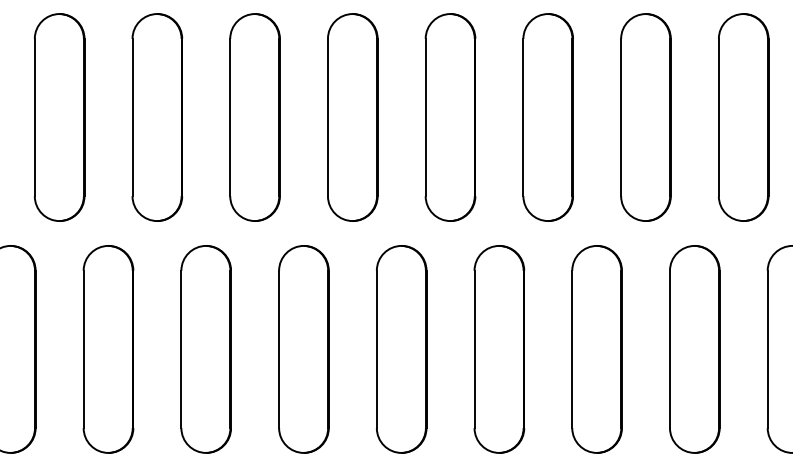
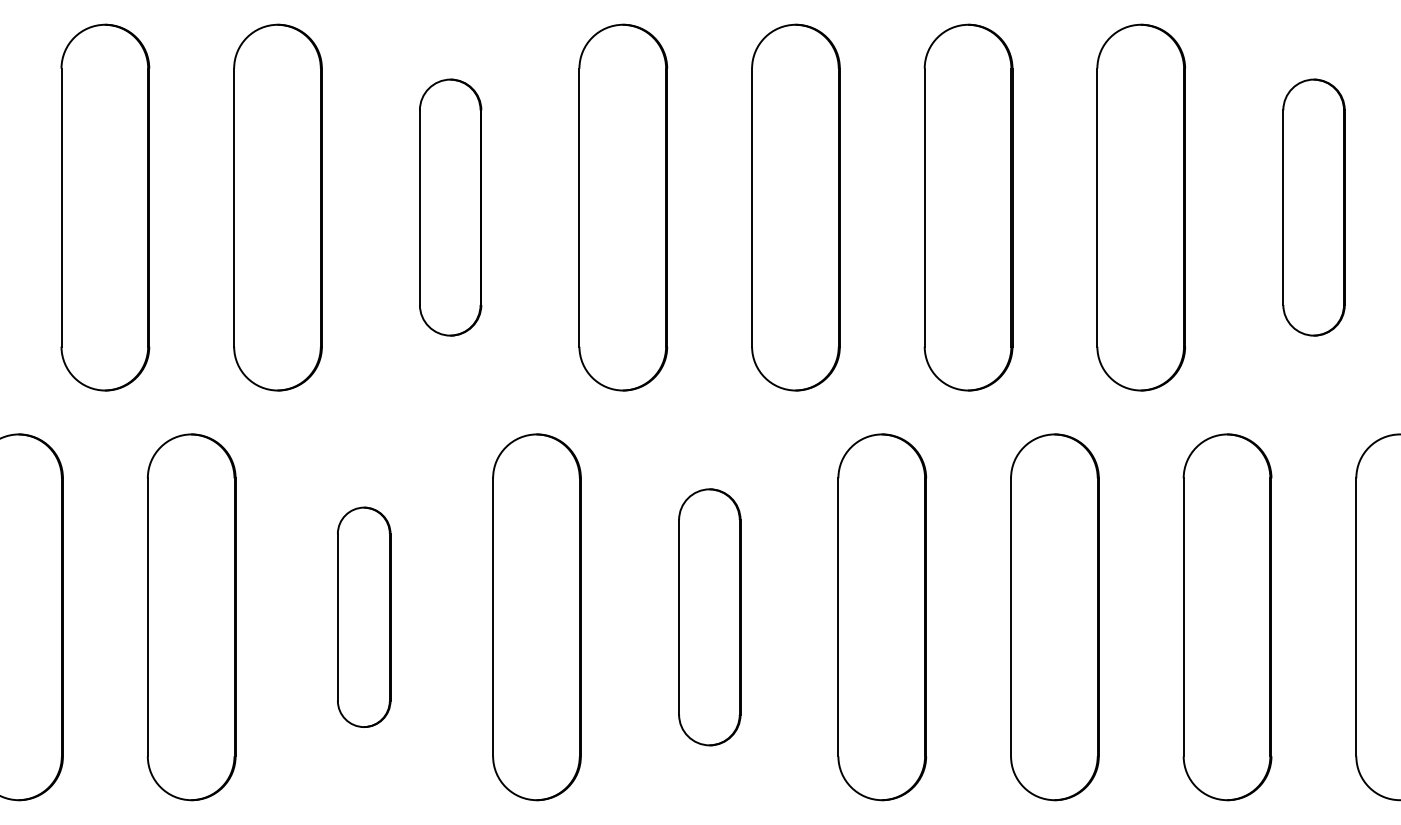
part: (254, 117) -> (449, 207), size x0.7
part: (743, 117) -> (1313, 207), size x0.7
part: (205, 349) -> (363, 617), size x0.6
part: (401, 349) -> (709, 617), size x0.7

